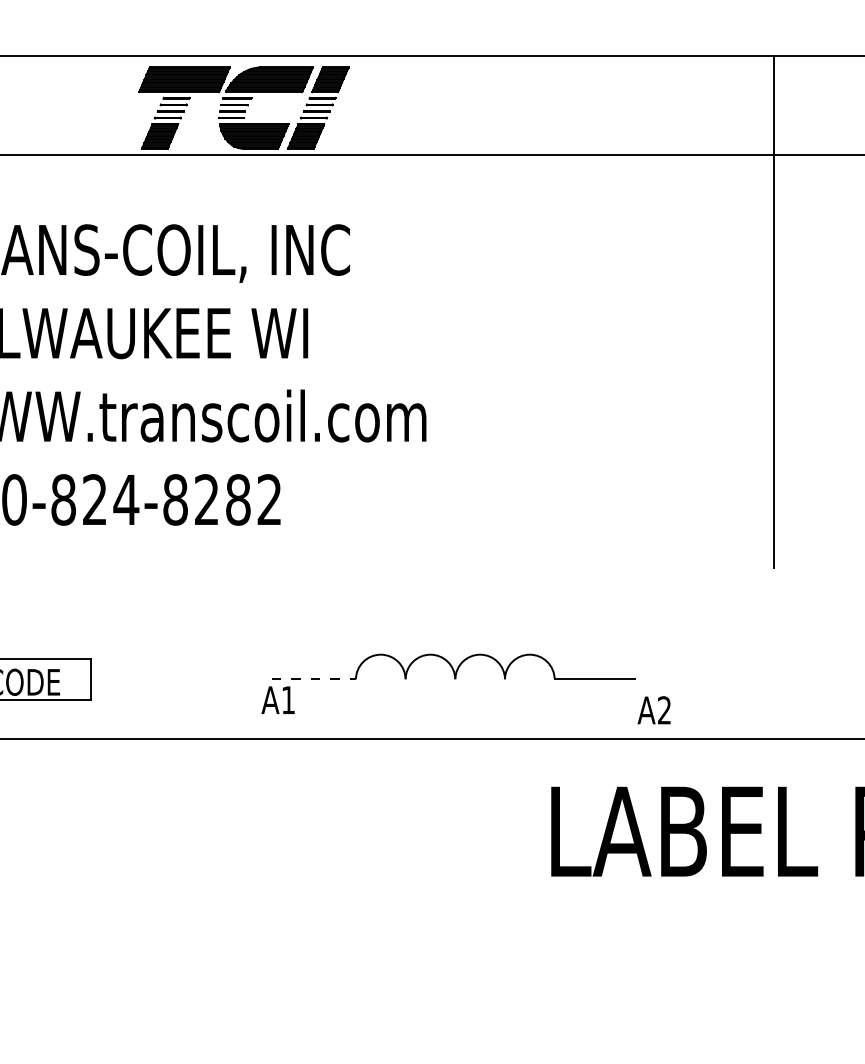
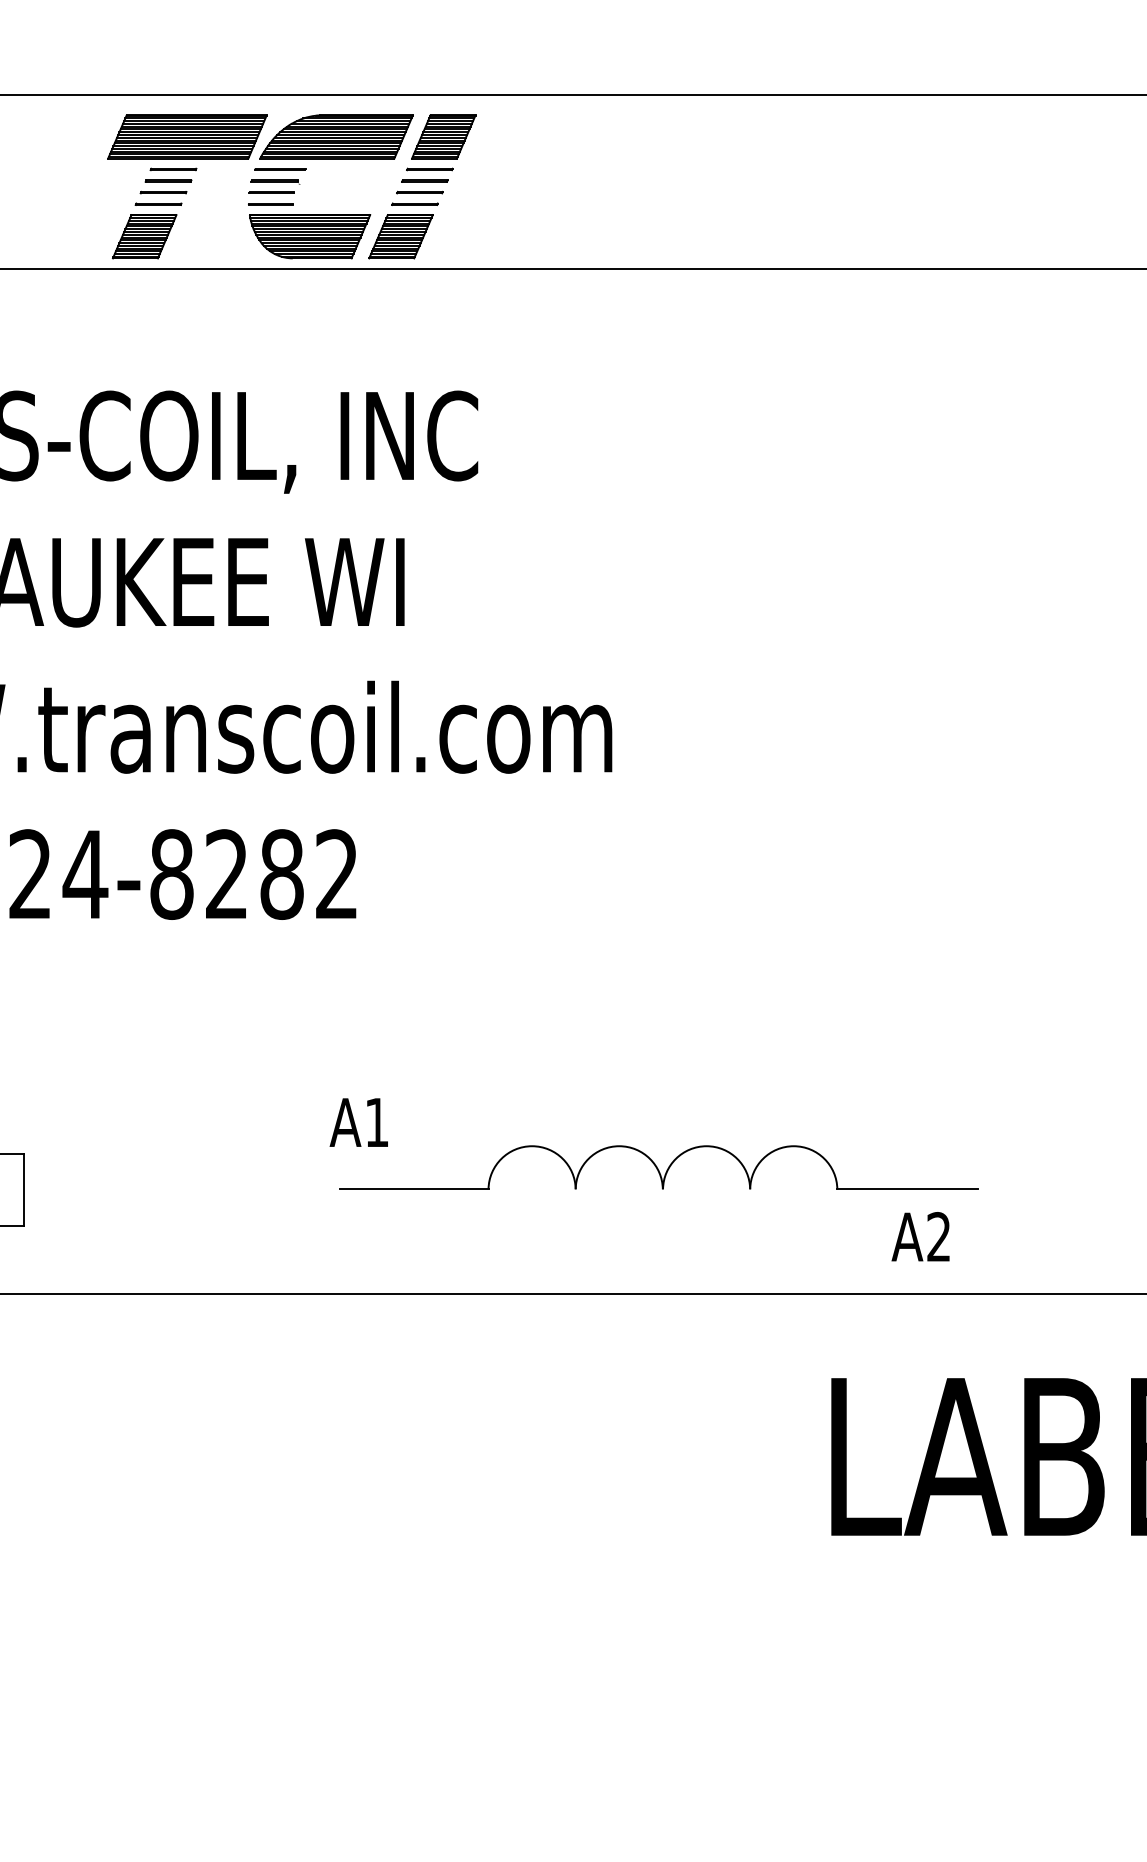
line: (314, 679) -> (415, 1189), dashed -> solid
text: (277, 699) -> (357, 1121), moved
text: (653, 710) -> (919, 1237), moved

